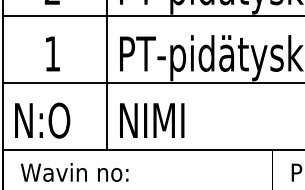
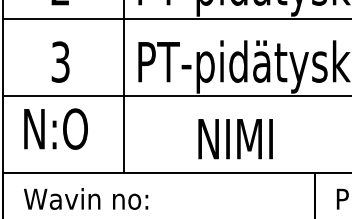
text: (52, 53) -> (60, 61), 1 -> 3
text: (42, 120) -> (55, 128), moved
text: (152, 120) -> (235, 139), moved

